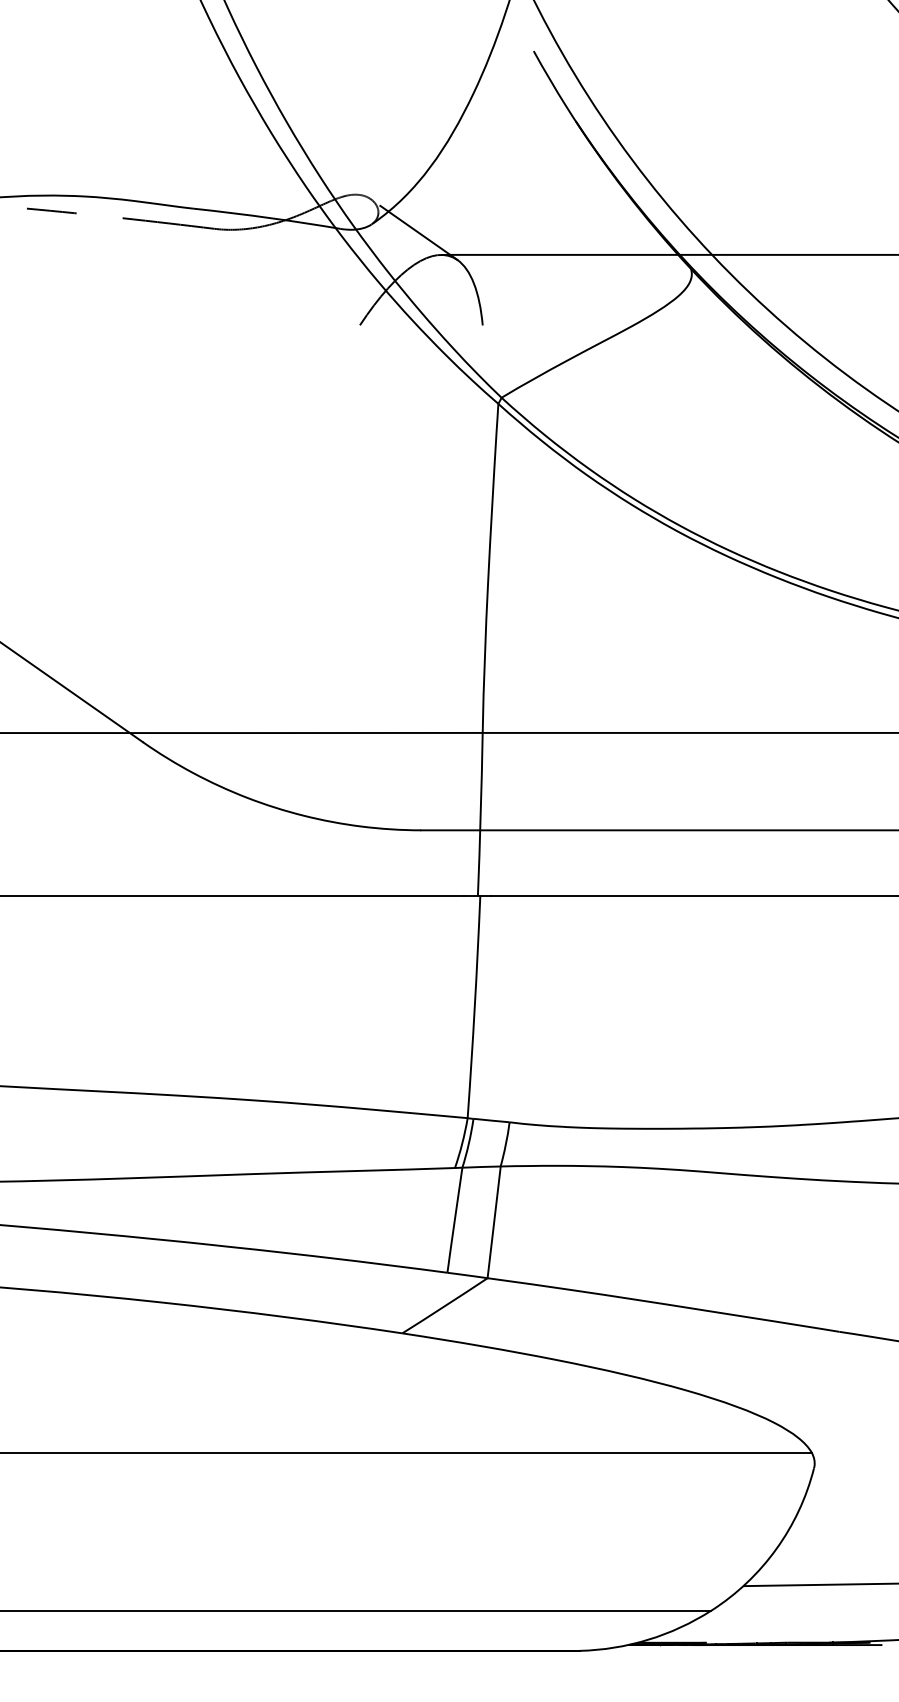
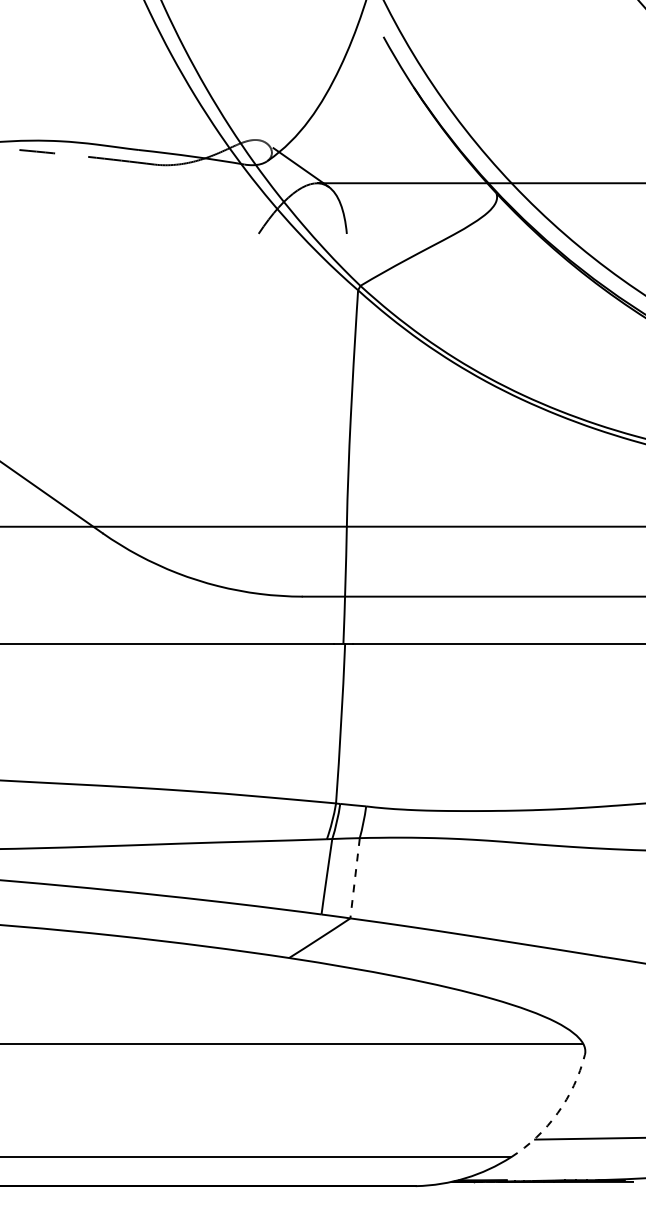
line: (494, 1222) -> (355, 878), solid -> dashed
arc: (776, 1549) -> (557, 1113), solid -> dashed

